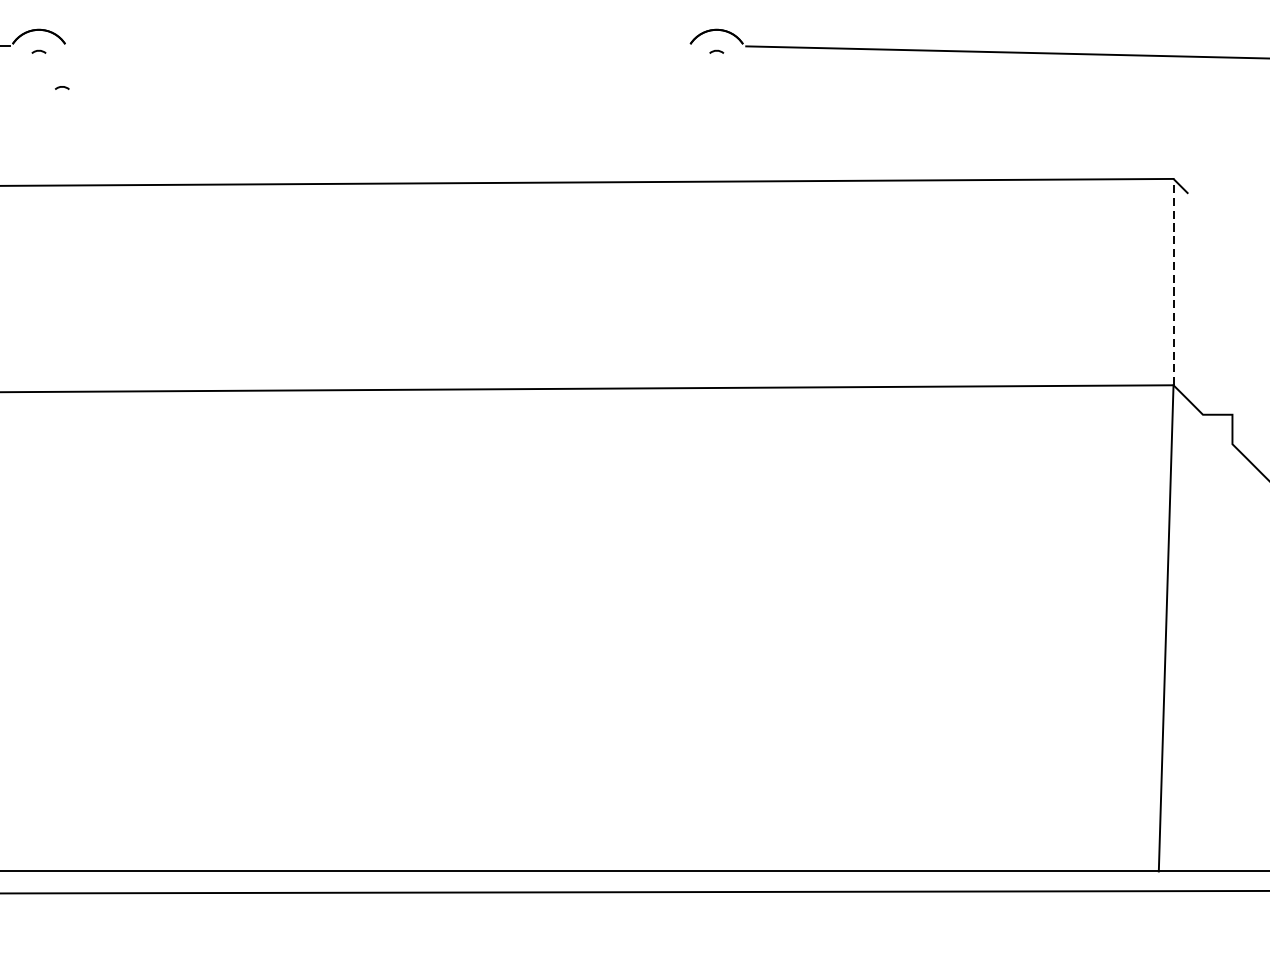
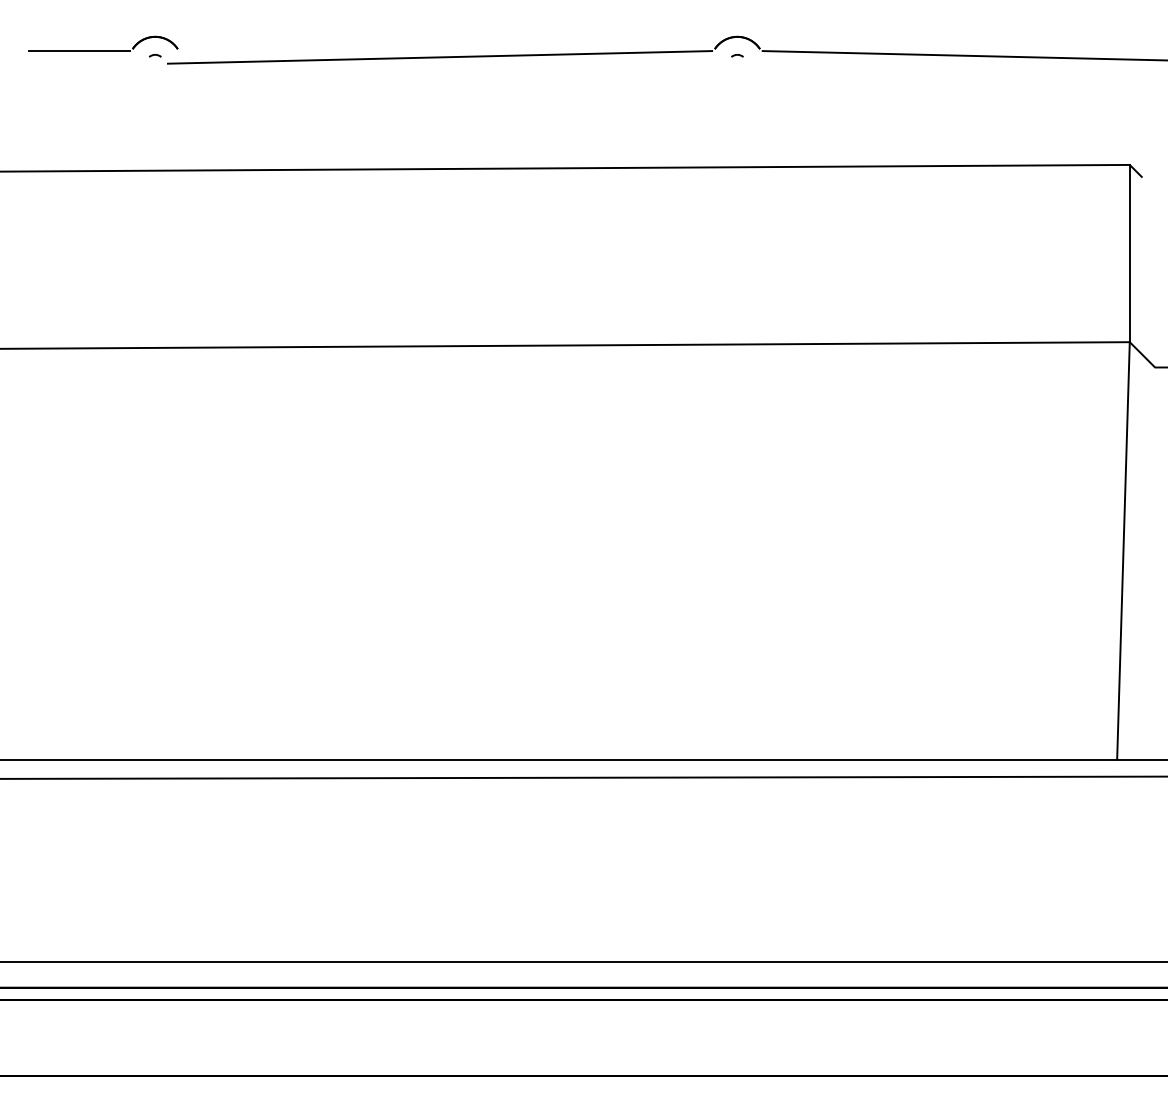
line: (369, 53) -> (439, 57), added
curve: (61, 87) -> (174, 86), removed
line: (1173, 282) -> (1129, 253), dashed -> solid

